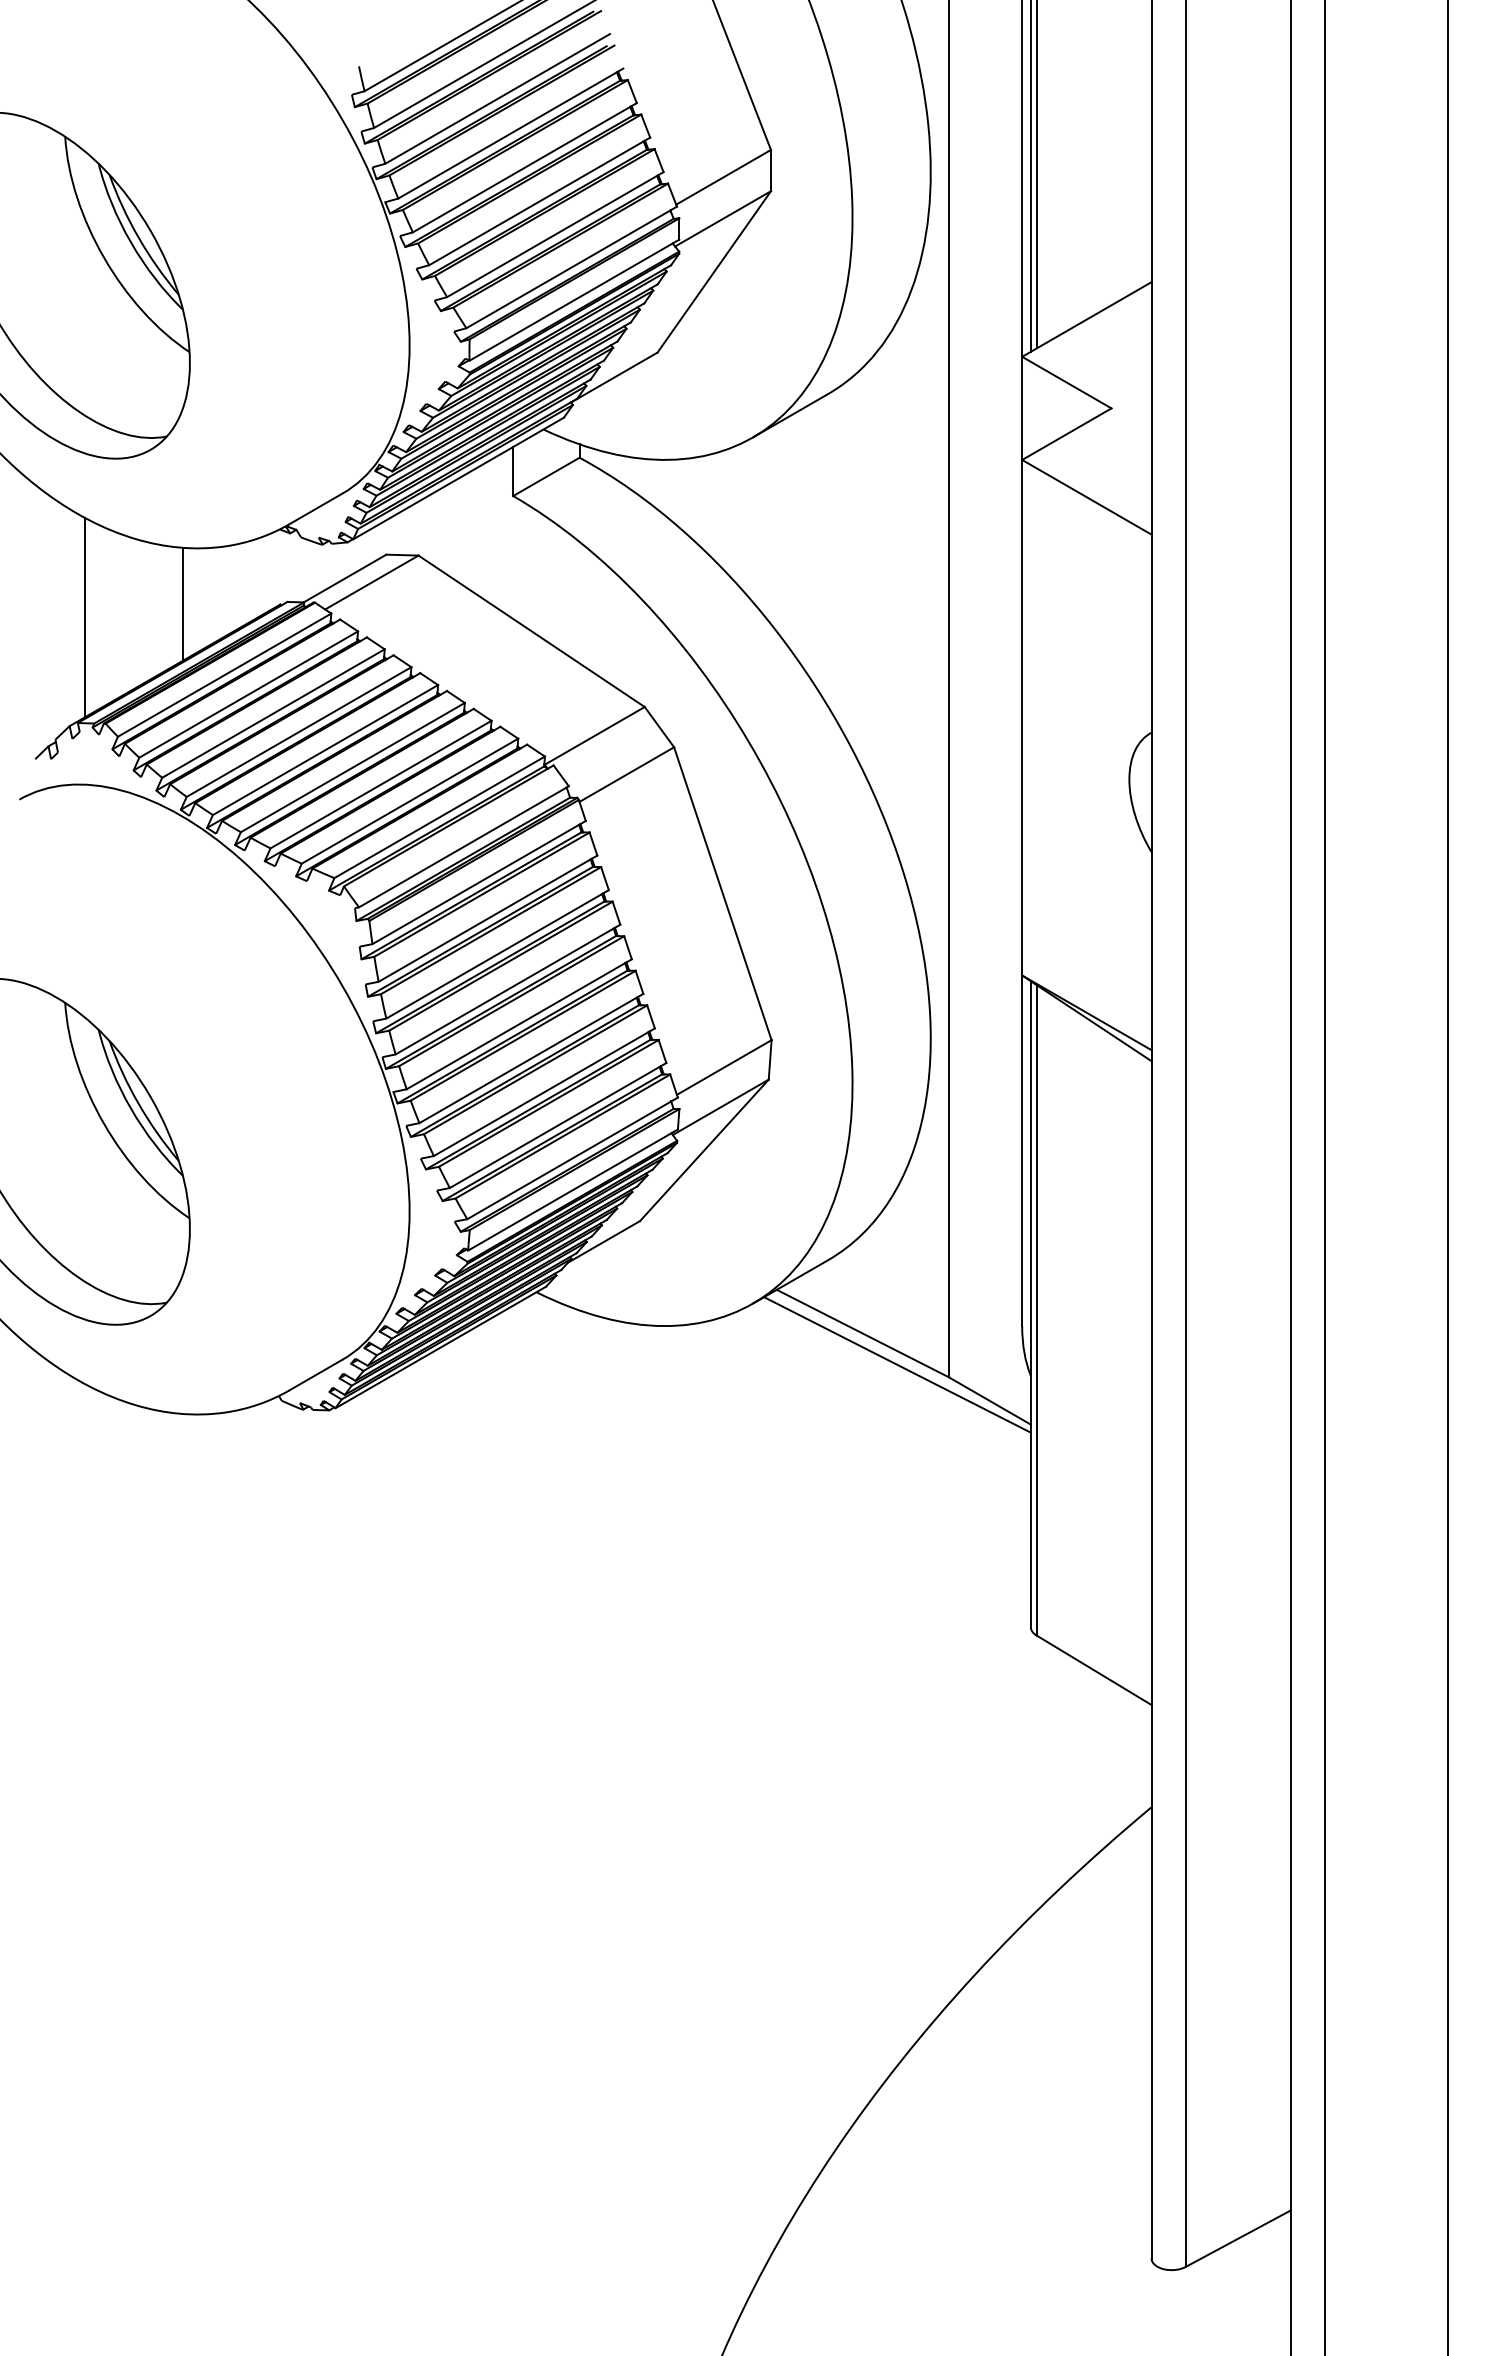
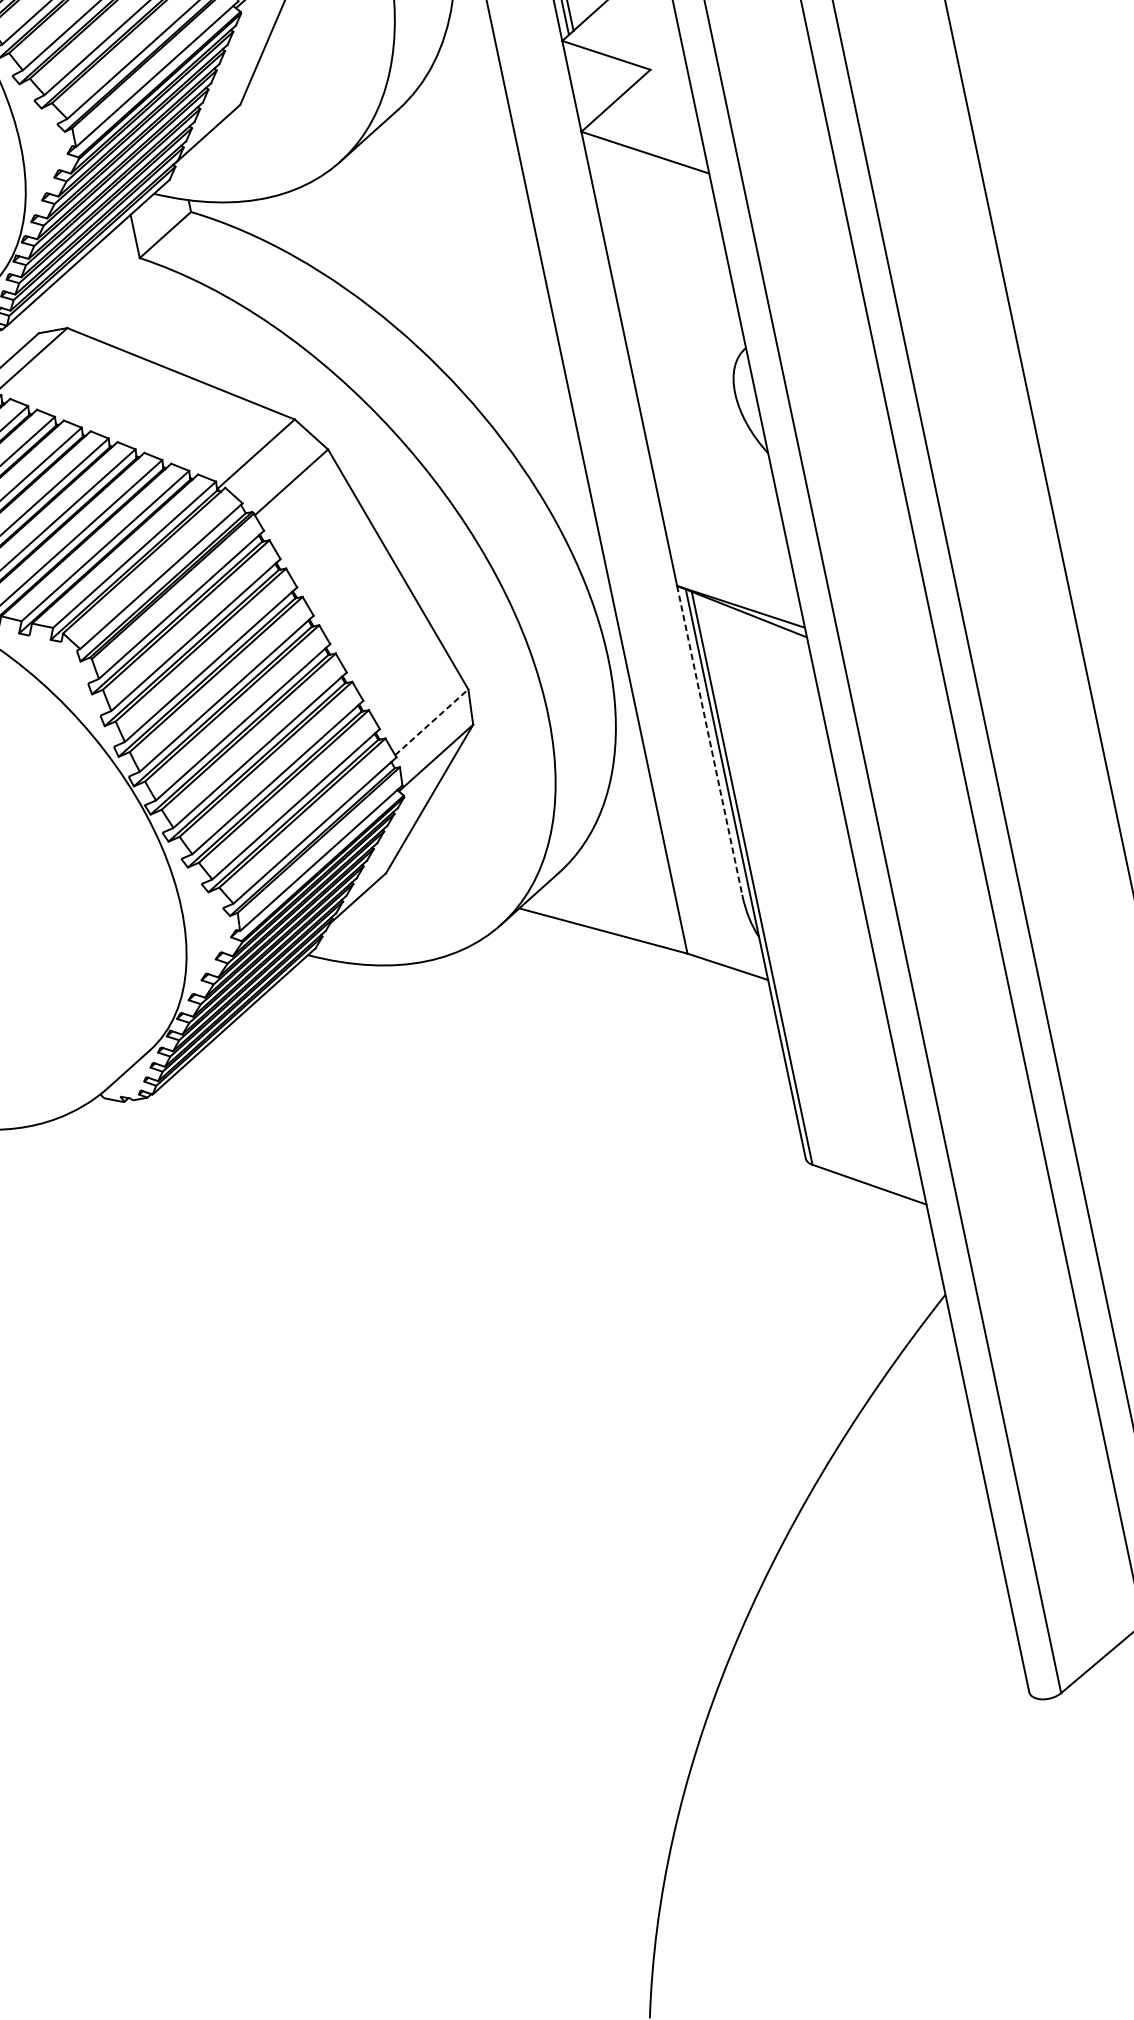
line: (724, 1067) -> (431, 722), solid -> dashed
line: (1022, 1151) -> (710, 740), solid -> dashed
line: (897, 1364) -> (639, 951), removed

